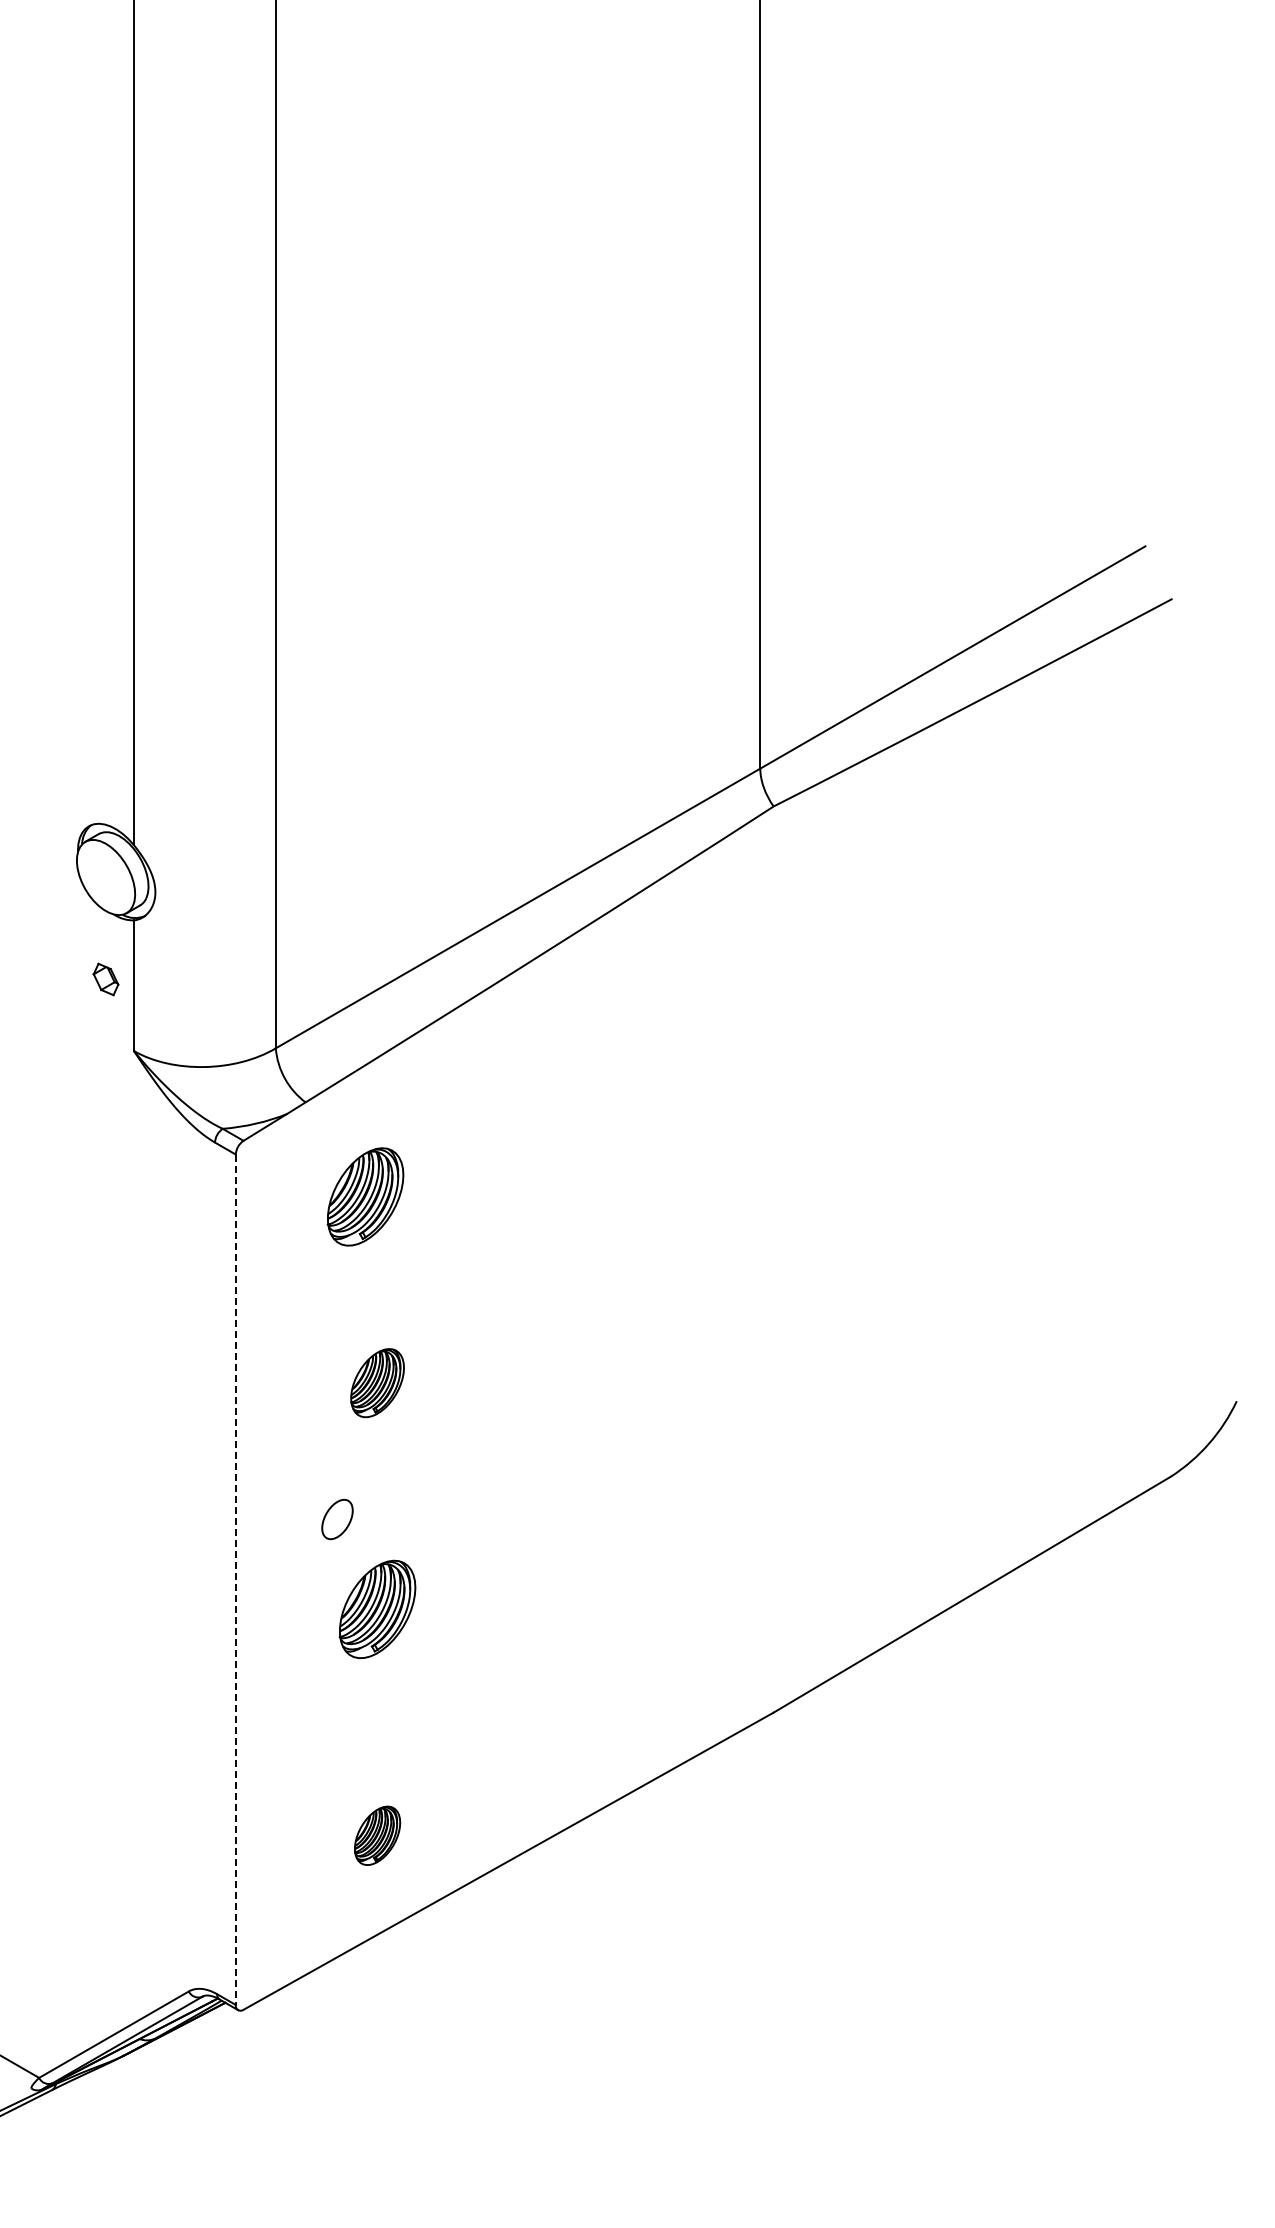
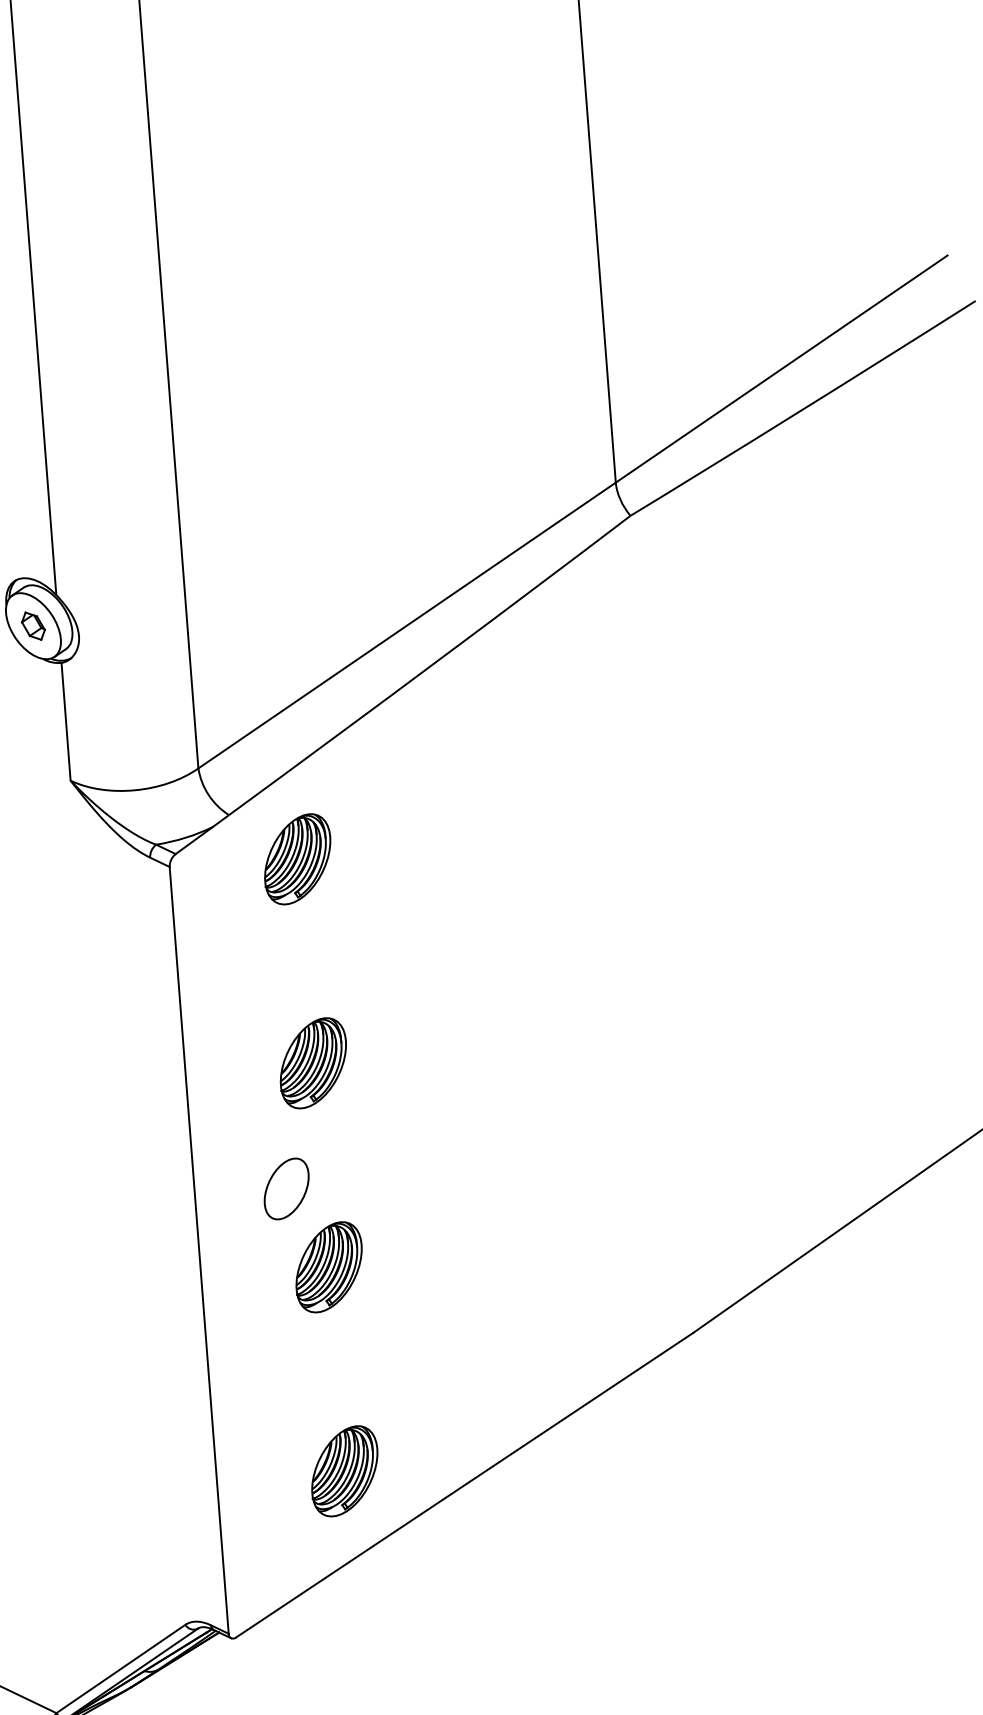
part: (105, 979) -> (32, 626), moved
part: (365, 1196) -> (297, 858), moved
part: (377, 1382) -> (313, 1062), size x1.43
part: (337, 1519) -> (286, 1188), size x1.67
line: (235, 1580) -> (198, 1251), dashed -> solid
part: (377, 1835) -> (344, 1471), size x1.67

